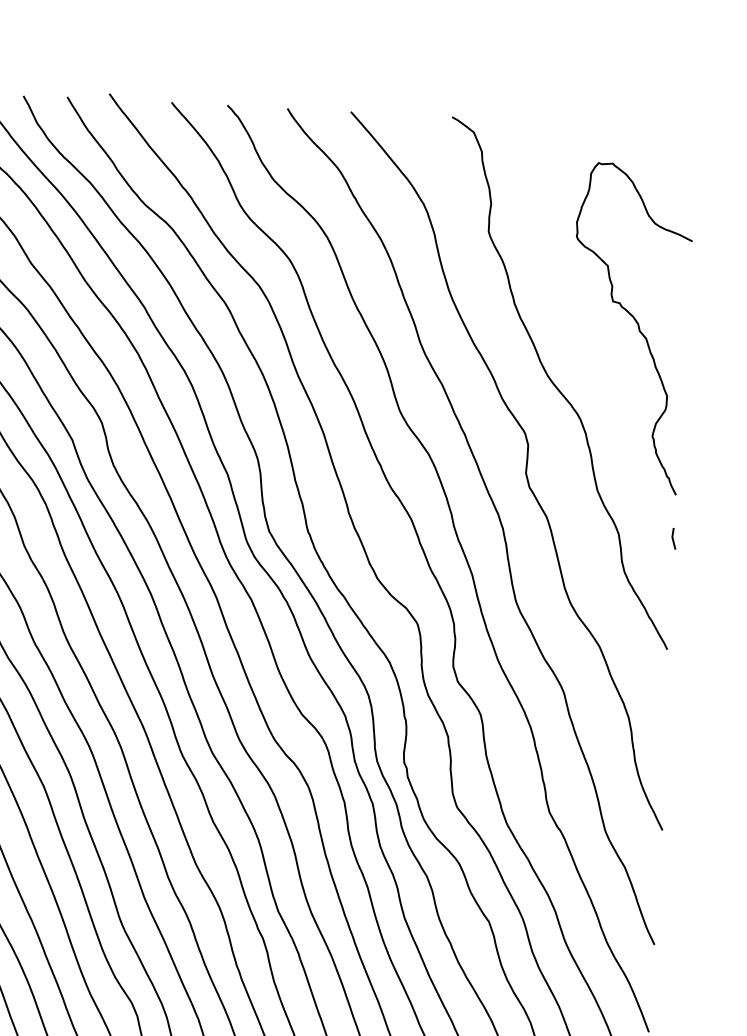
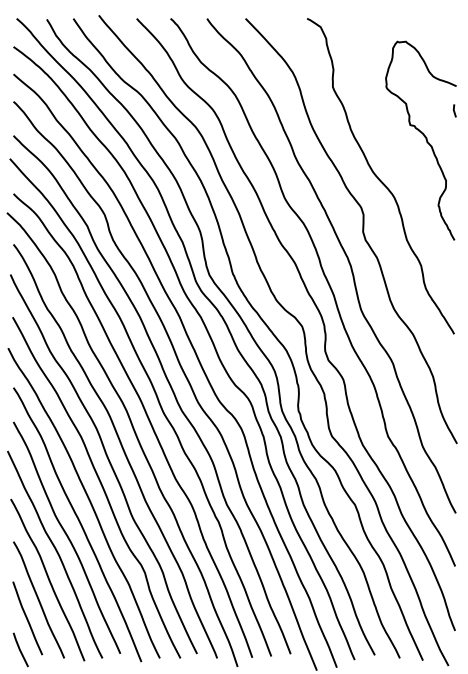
line: (673, 538) -> (454, 110), moved

